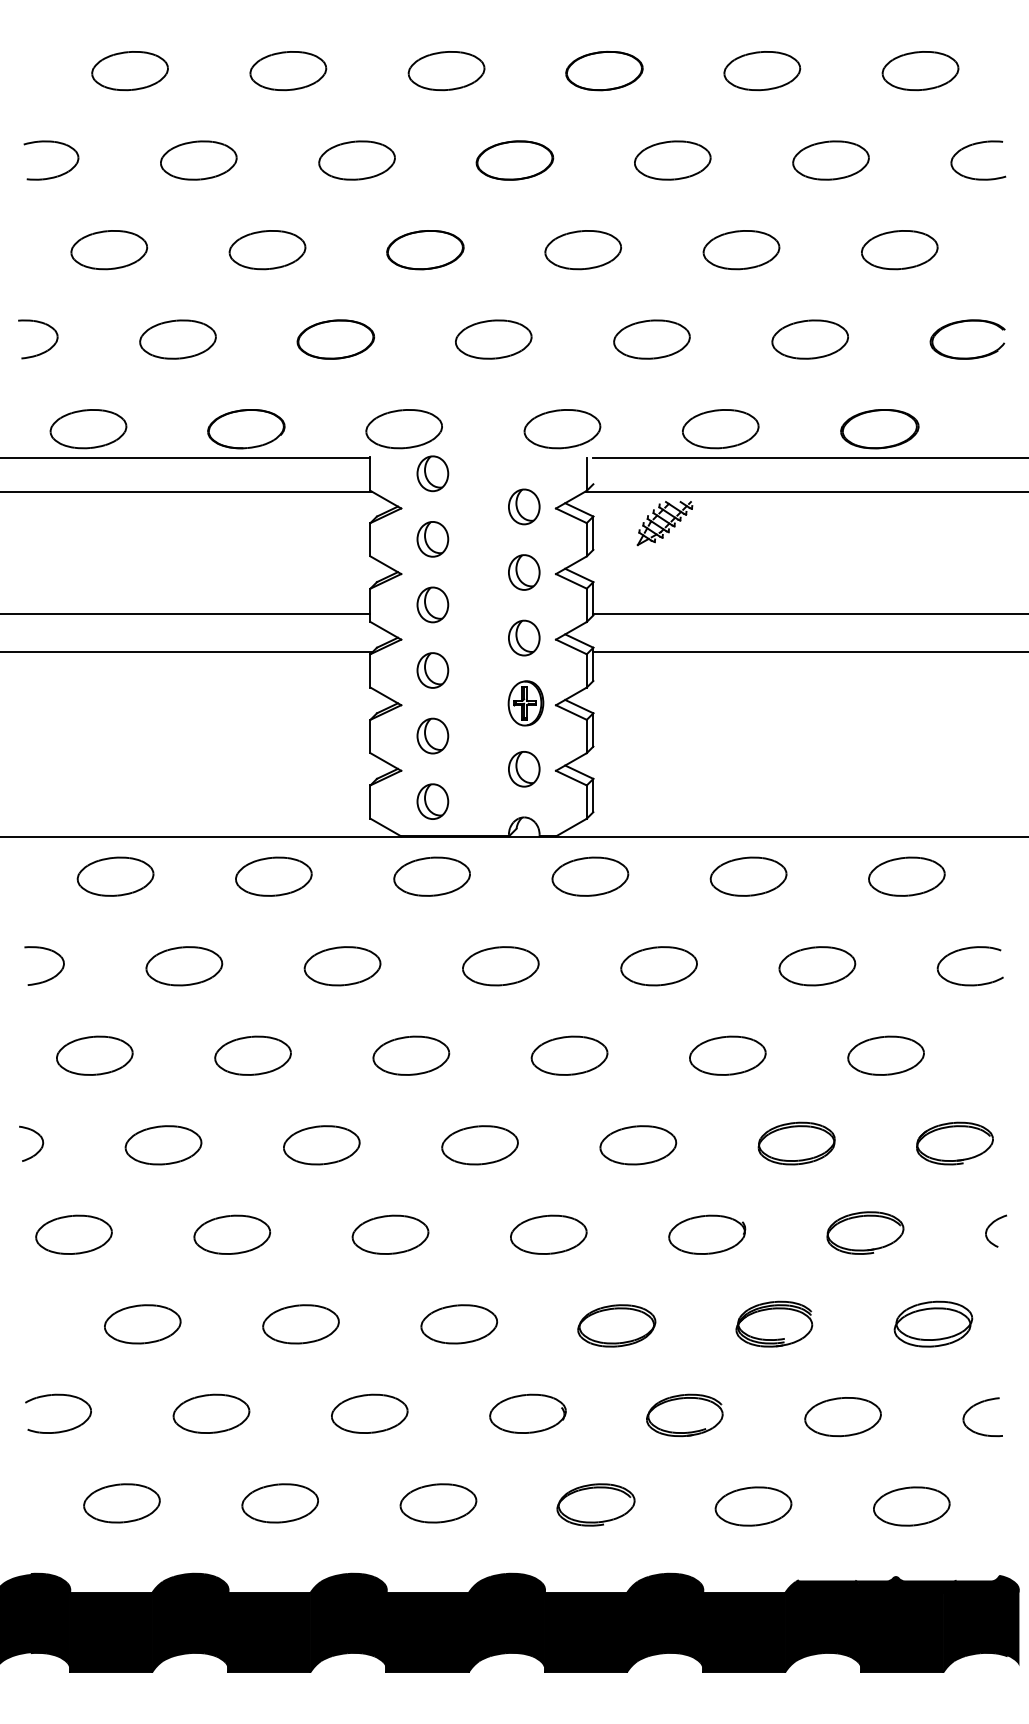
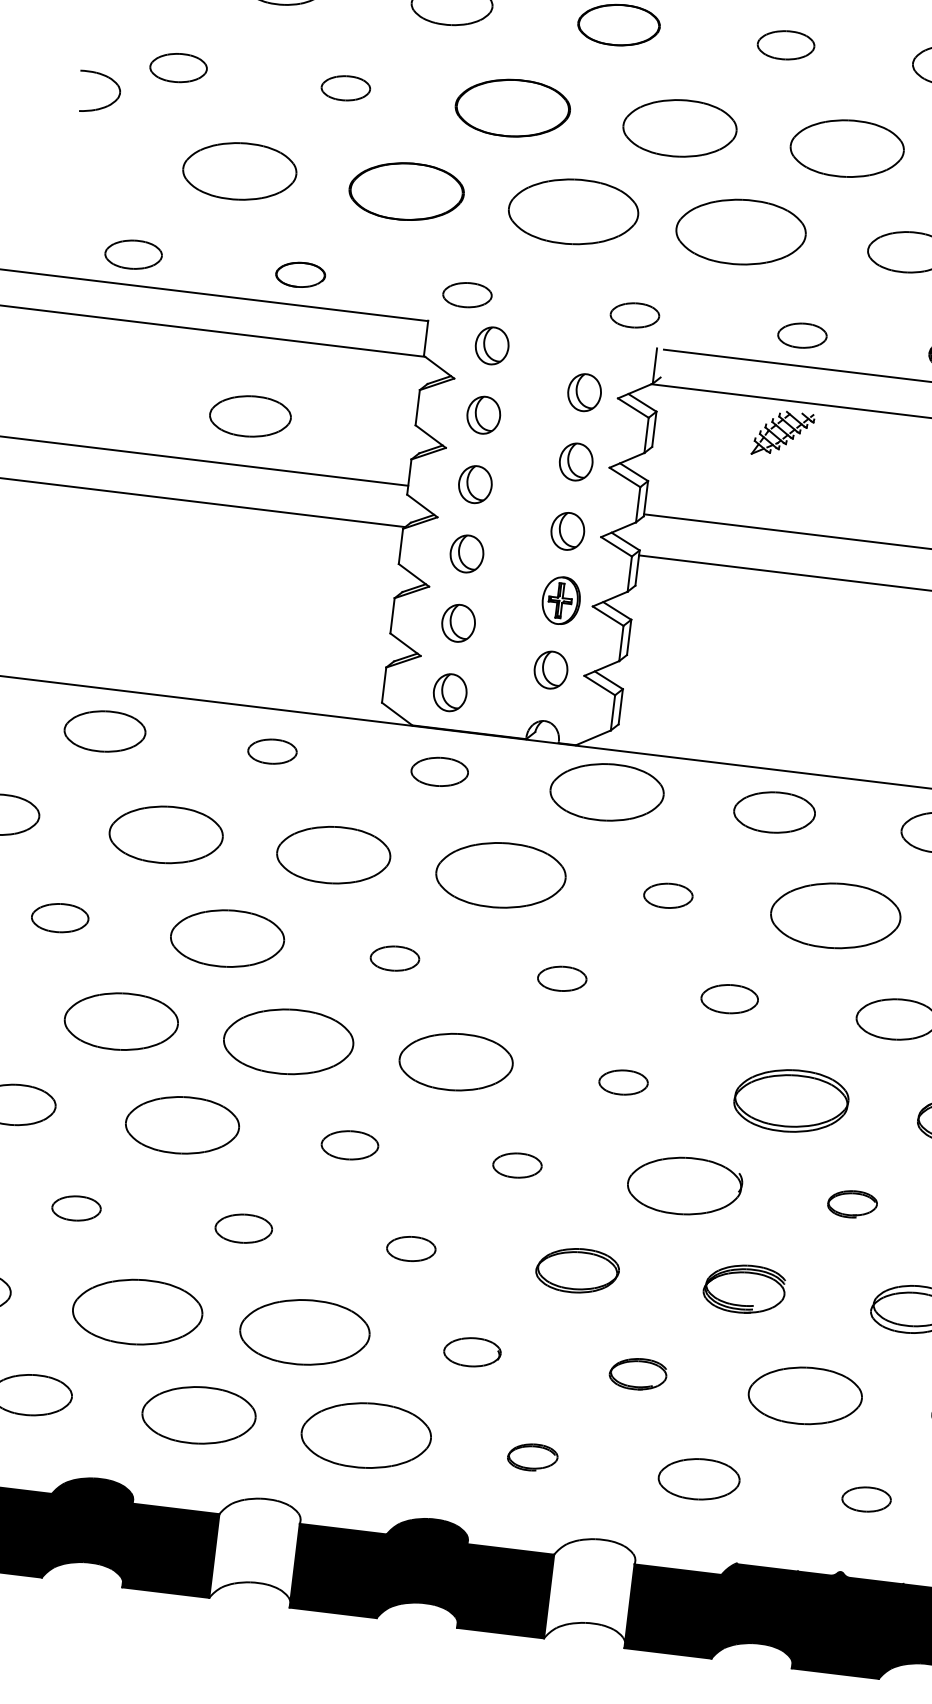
part: (672, 160) -> (785, 45), size x0.7
part: (109, 250) -> (178, 68), size x0.7
part: (267, 250) -> (345, 88), size x0.6
part: (425, 250) -> (512, 108), size x1.4
part: (582, 250) -> (679, 128), size x1.4
part: (741, 250) -> (847, 149), size x1.4
part: (177, 339) -> (239, 171), size x1.4
part: (335, 339) -> (406, 191), size x1.4
part: (493, 339) -> (573, 211), size x1.6
part: (651, 339) -> (740, 231), size x1.6
part: (43, 351) -> (103, 106), moved
part: (88, 429) -> (133, 255), size x0.7
part: (246, 429) -> (300, 275), size x0.6
part: (403, 429) -> (466, 295), size x0.6
part: (562, 429) -> (634, 315), size x0.6
part: (720, 429) -> (802, 335), size x0.6
part: (664, 523) -> (782, 434), moved
part: (215, 566) -> (250, 416), added
part: (273, 876) -> (272, 751), size x0.6
part: (431, 876) -> (439, 771), size x0.7
part: (590, 876) -> (607, 792), size x1.4
part: (184, 966) -> (166, 835), size x1.4
part: (342, 966) -> (333, 855), size x1.4
part: (500, 966) -> (500, 875), size x1.6
part: (658, 966) -> (667, 895), size x0.6
part: (817, 966) -> (835, 916), size x1.6
part: (94, 1055) -> (59, 917), size x0.7
part: (252, 1055) -> (226, 938), size x1.4
part: (411, 1055) -> (395, 958), size x0.6
part: (569, 1055) -> (562, 978), size x0.6
part: (727, 1055) -> (729, 998), size x0.7
part: (796, 1143) -> (791, 1100), size x1.4
part: (163, 1145) -> (121, 1021), size x1.4
part: (321, 1145) -> (288, 1042), size x1.6
part: (479, 1145) -> (455, 1062), size x1.4
part: (638, 1145) -> (623, 1082), size x0.6
part: (865, 1232) -> (852, 1203), size x0.6
part: (232, 1234) -> (182, 1124), size x1.4
part: (390, 1234) -> (350, 1145), size x0.7
part: (548, 1234) -> (517, 1165), size x0.6
part: (707, 1234) -> (685, 1185), size x1.4
part: (142, 1324) -> (76, 1208), size x0.6
part: (300, 1324) -> (243, 1228), size x0.7
part: (459, 1324) -> (411, 1249), size x0.6
part: (211, 1413) -> (137, 1311), size x1.6
part: (369, 1413) -> (304, 1331), size x1.6
part: (527, 1413) -> (471, 1351), size x0.7
part: (684, 1415) -> (637, 1374), size x0.7
part: (842, 1417) -> (804, 1396), size x1.4
part: (279, 1503) -> (198, 1415), size x1.4
part: (438, 1503) -> (366, 1435), size x1.6
part: (595, 1504) -> (532, 1456), size x0.6
part: (911, 1506) -> (866, 1499), size x0.6
fill: (348, 1622) -> (255, 1550), removed
fill: (664, 1622) -> (590, 1590), removed

